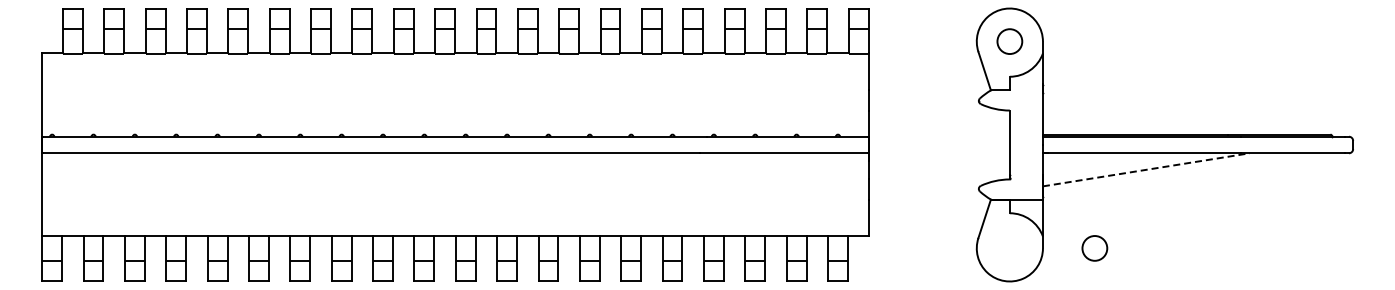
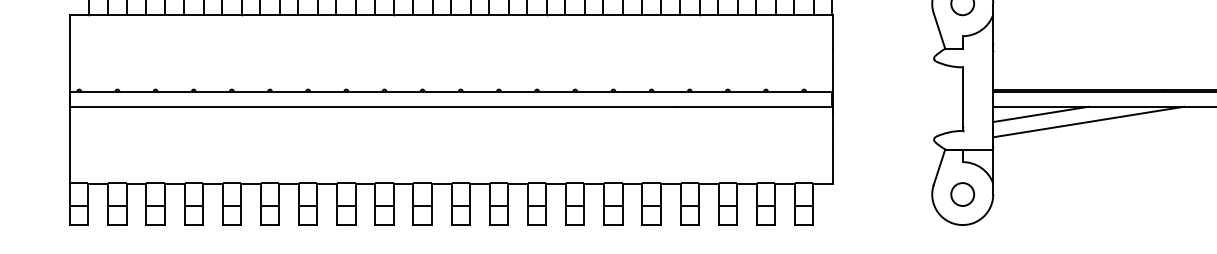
line: (1094, 161) -> (1040, 114), added
line: (1146, 169) -> (1088, 121), dashed -> solid
circle: (1094, 248) -> (962, 194), moved

